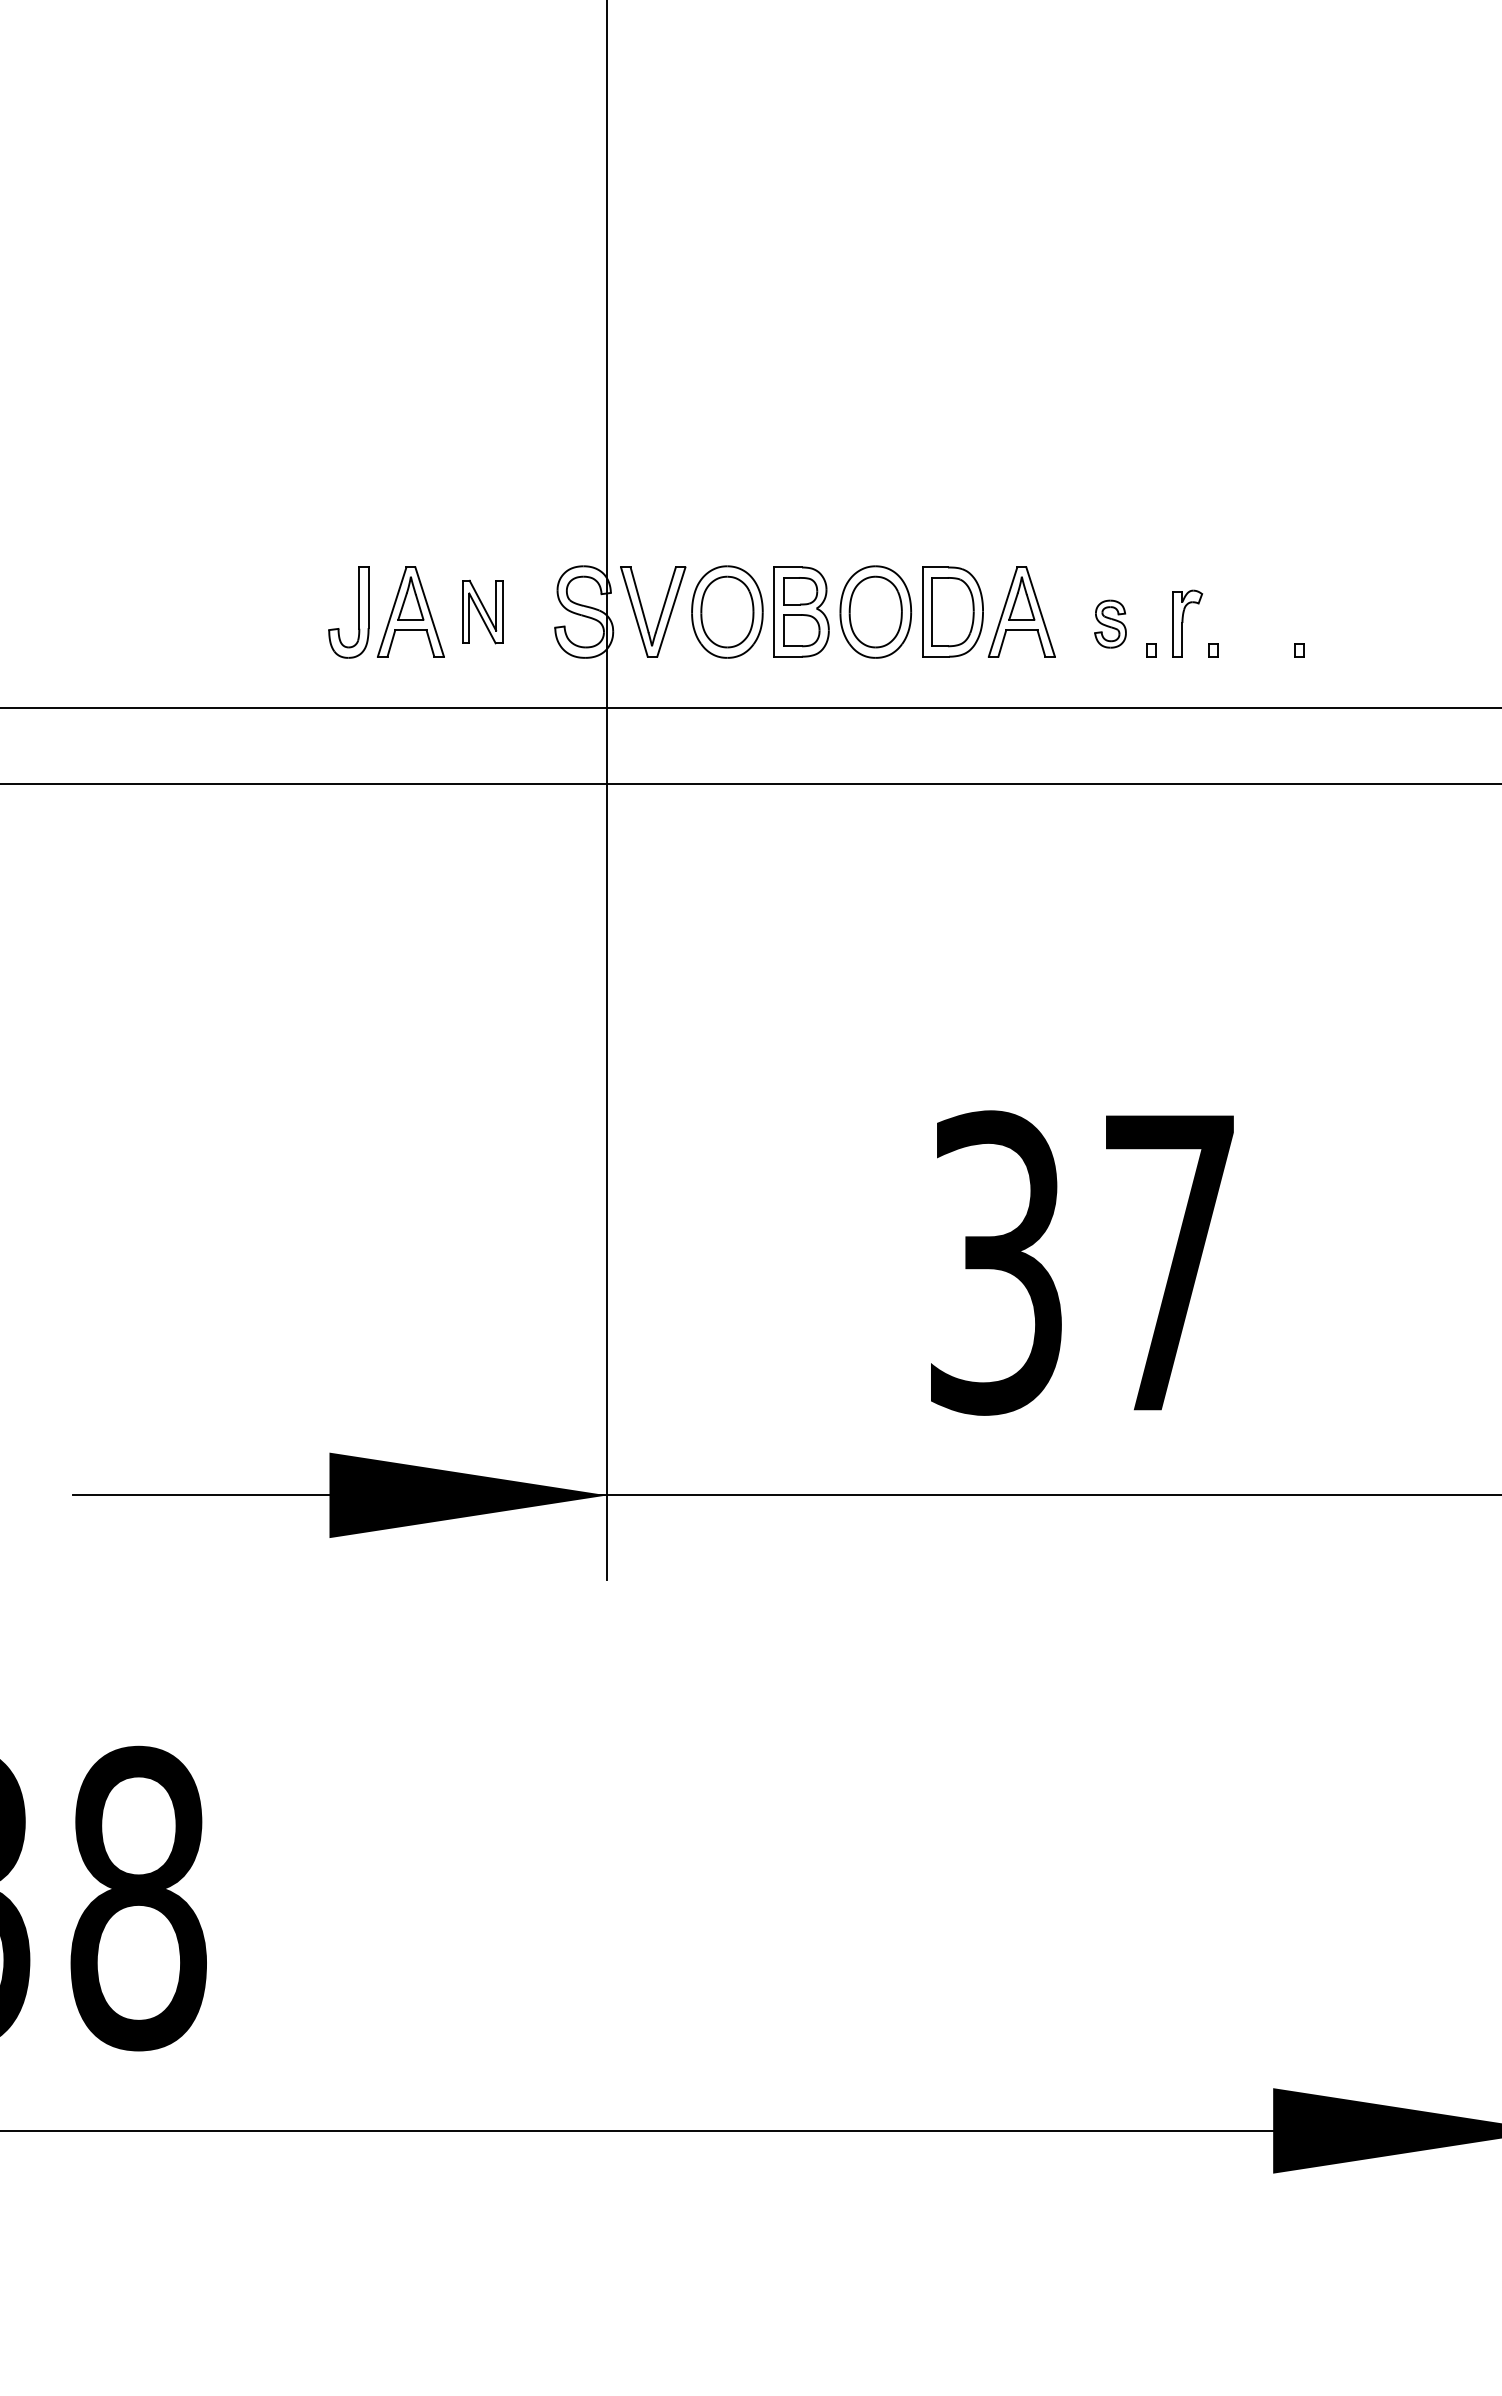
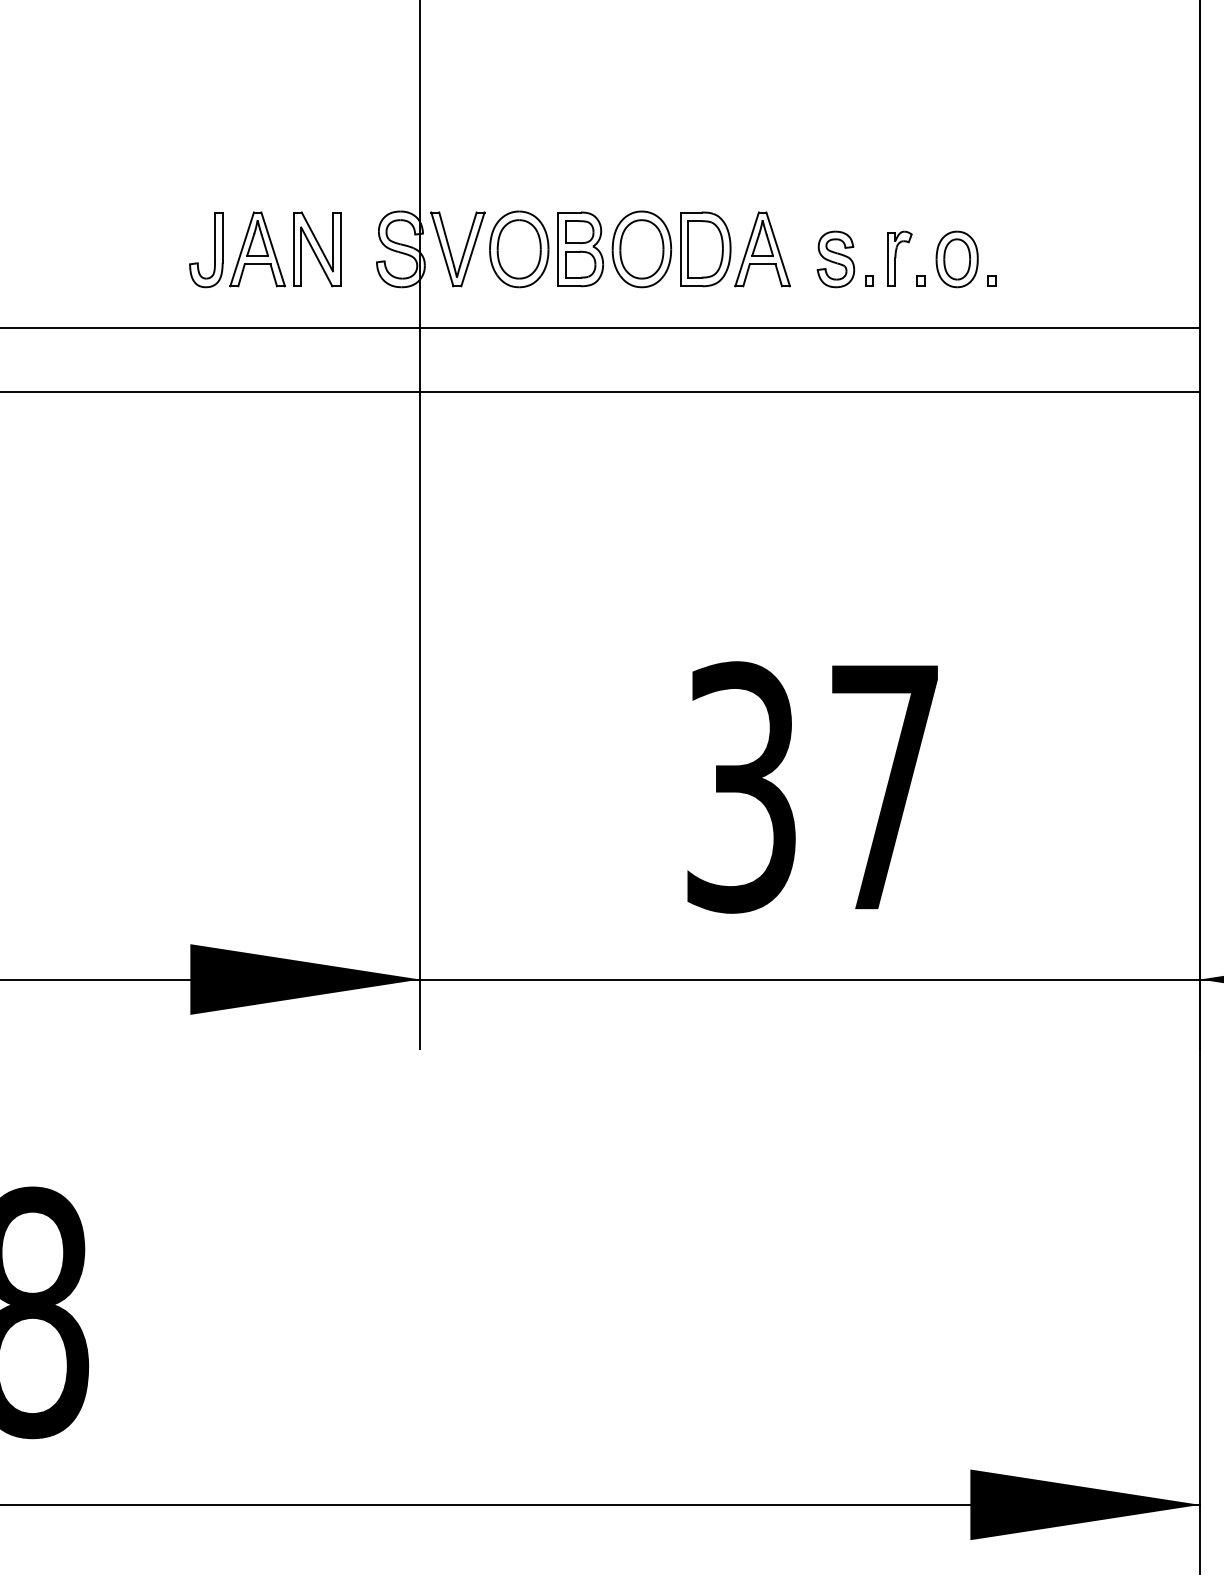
part: (482, 611) -> (316, 248), size x1.43
part: (1110, 623) -> (835, 258), size x1.43
part: (1256, 623) -> (956, 258), added

